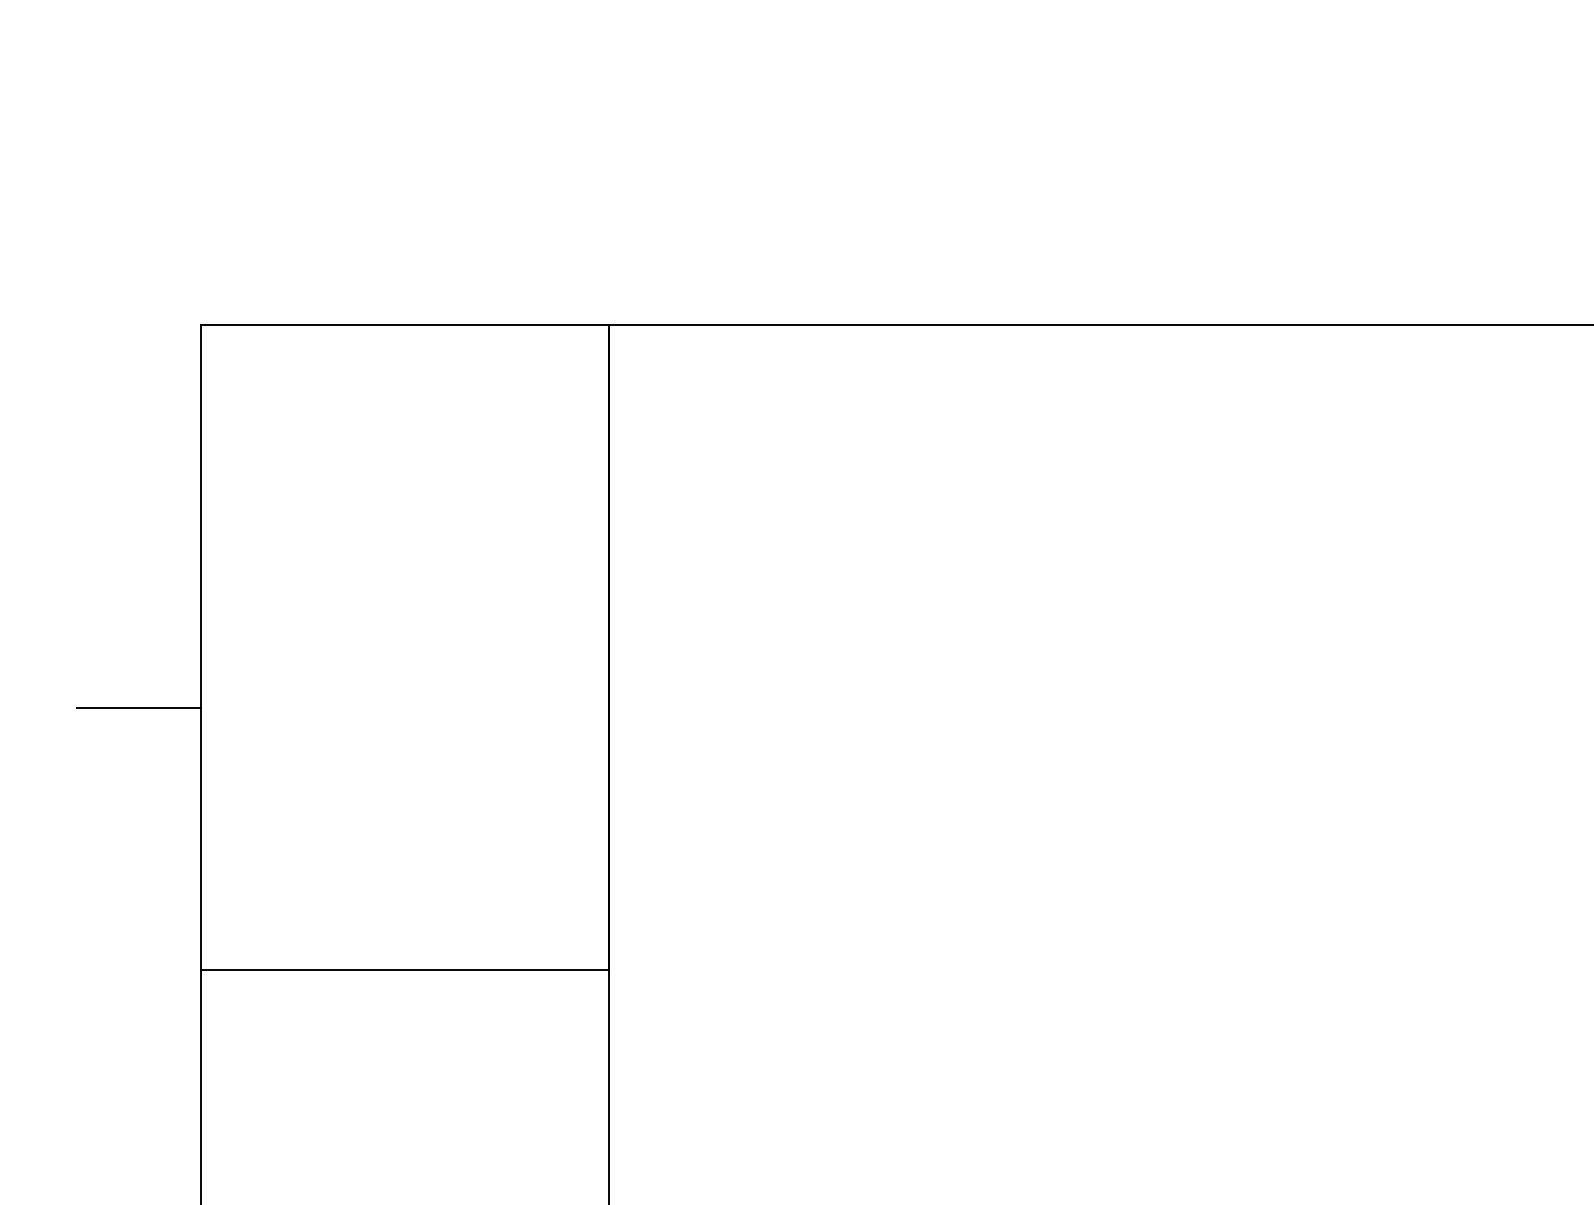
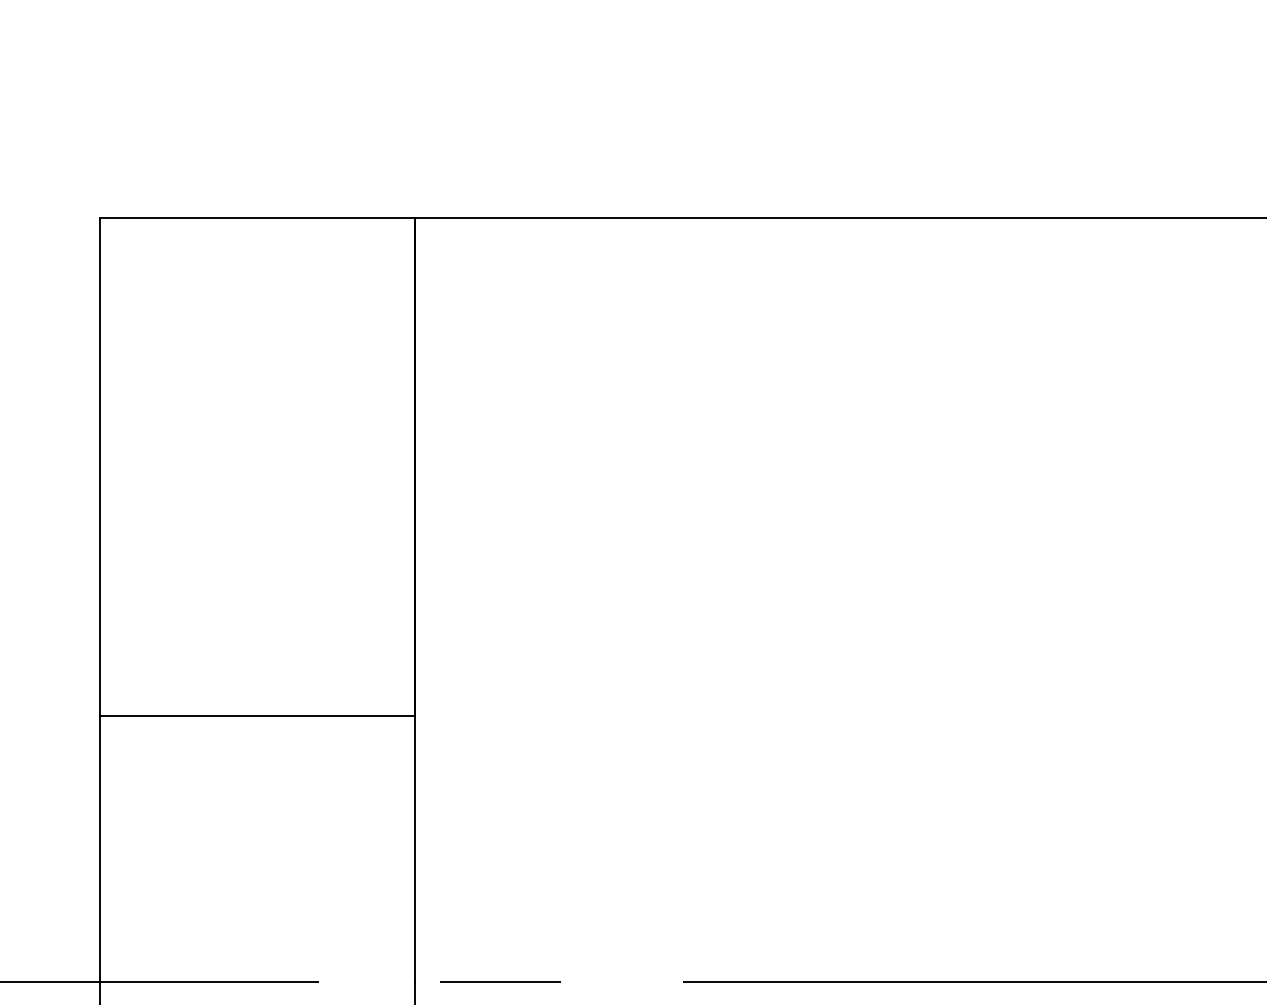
line: (139, 708) -> (52, 514), removed

